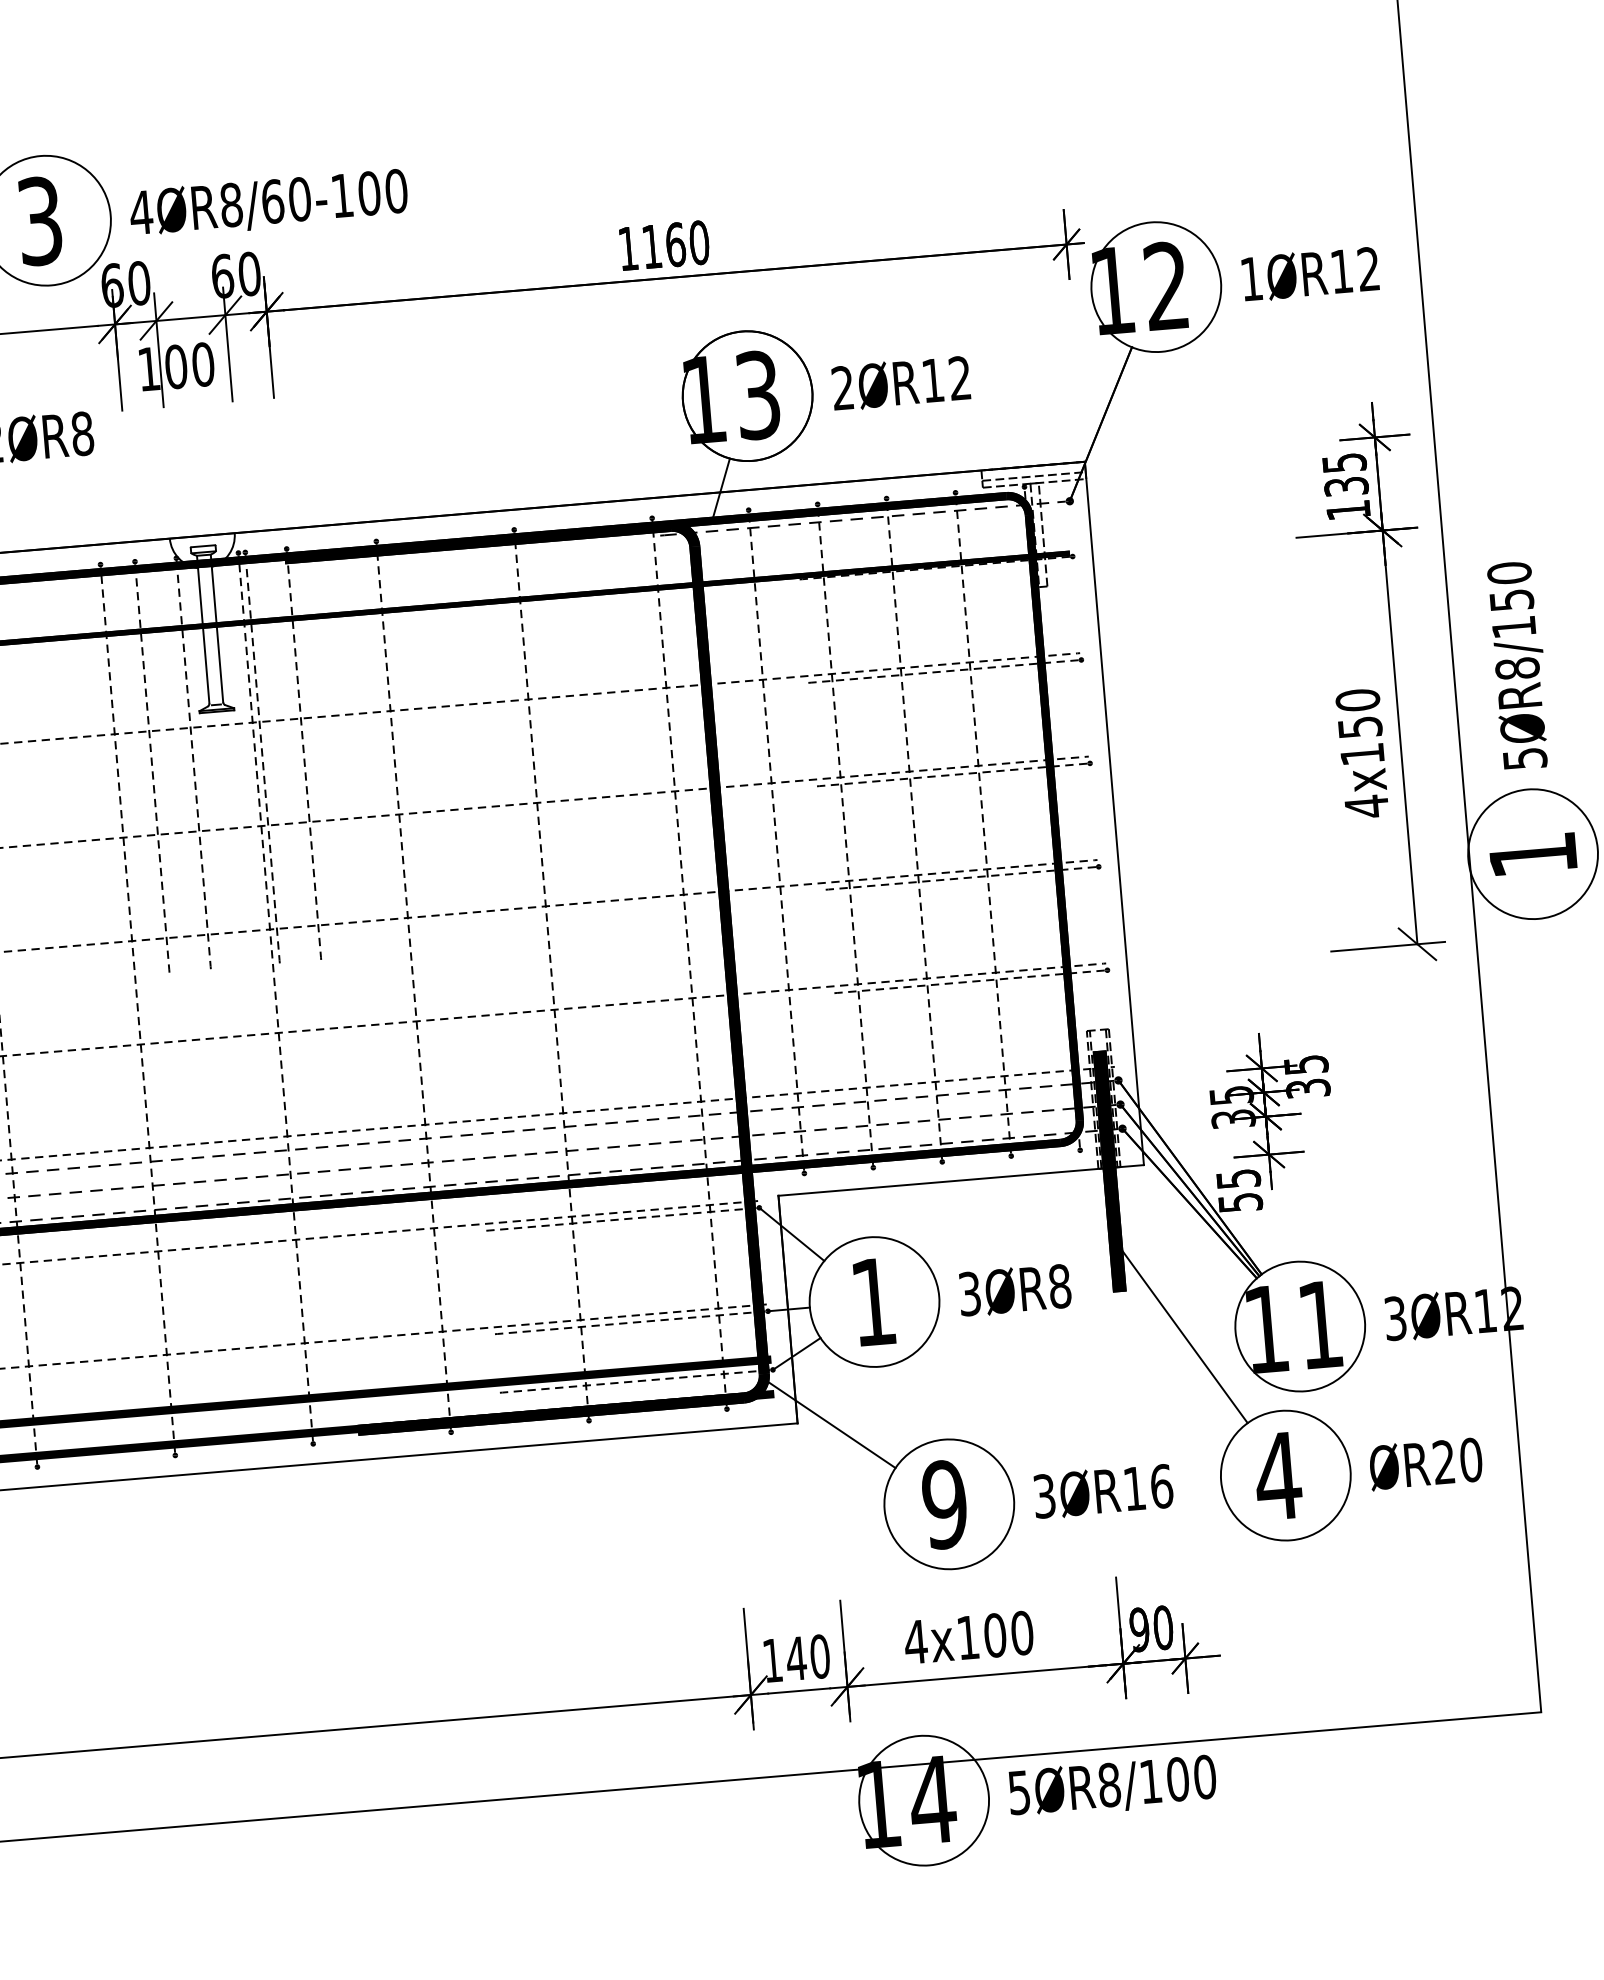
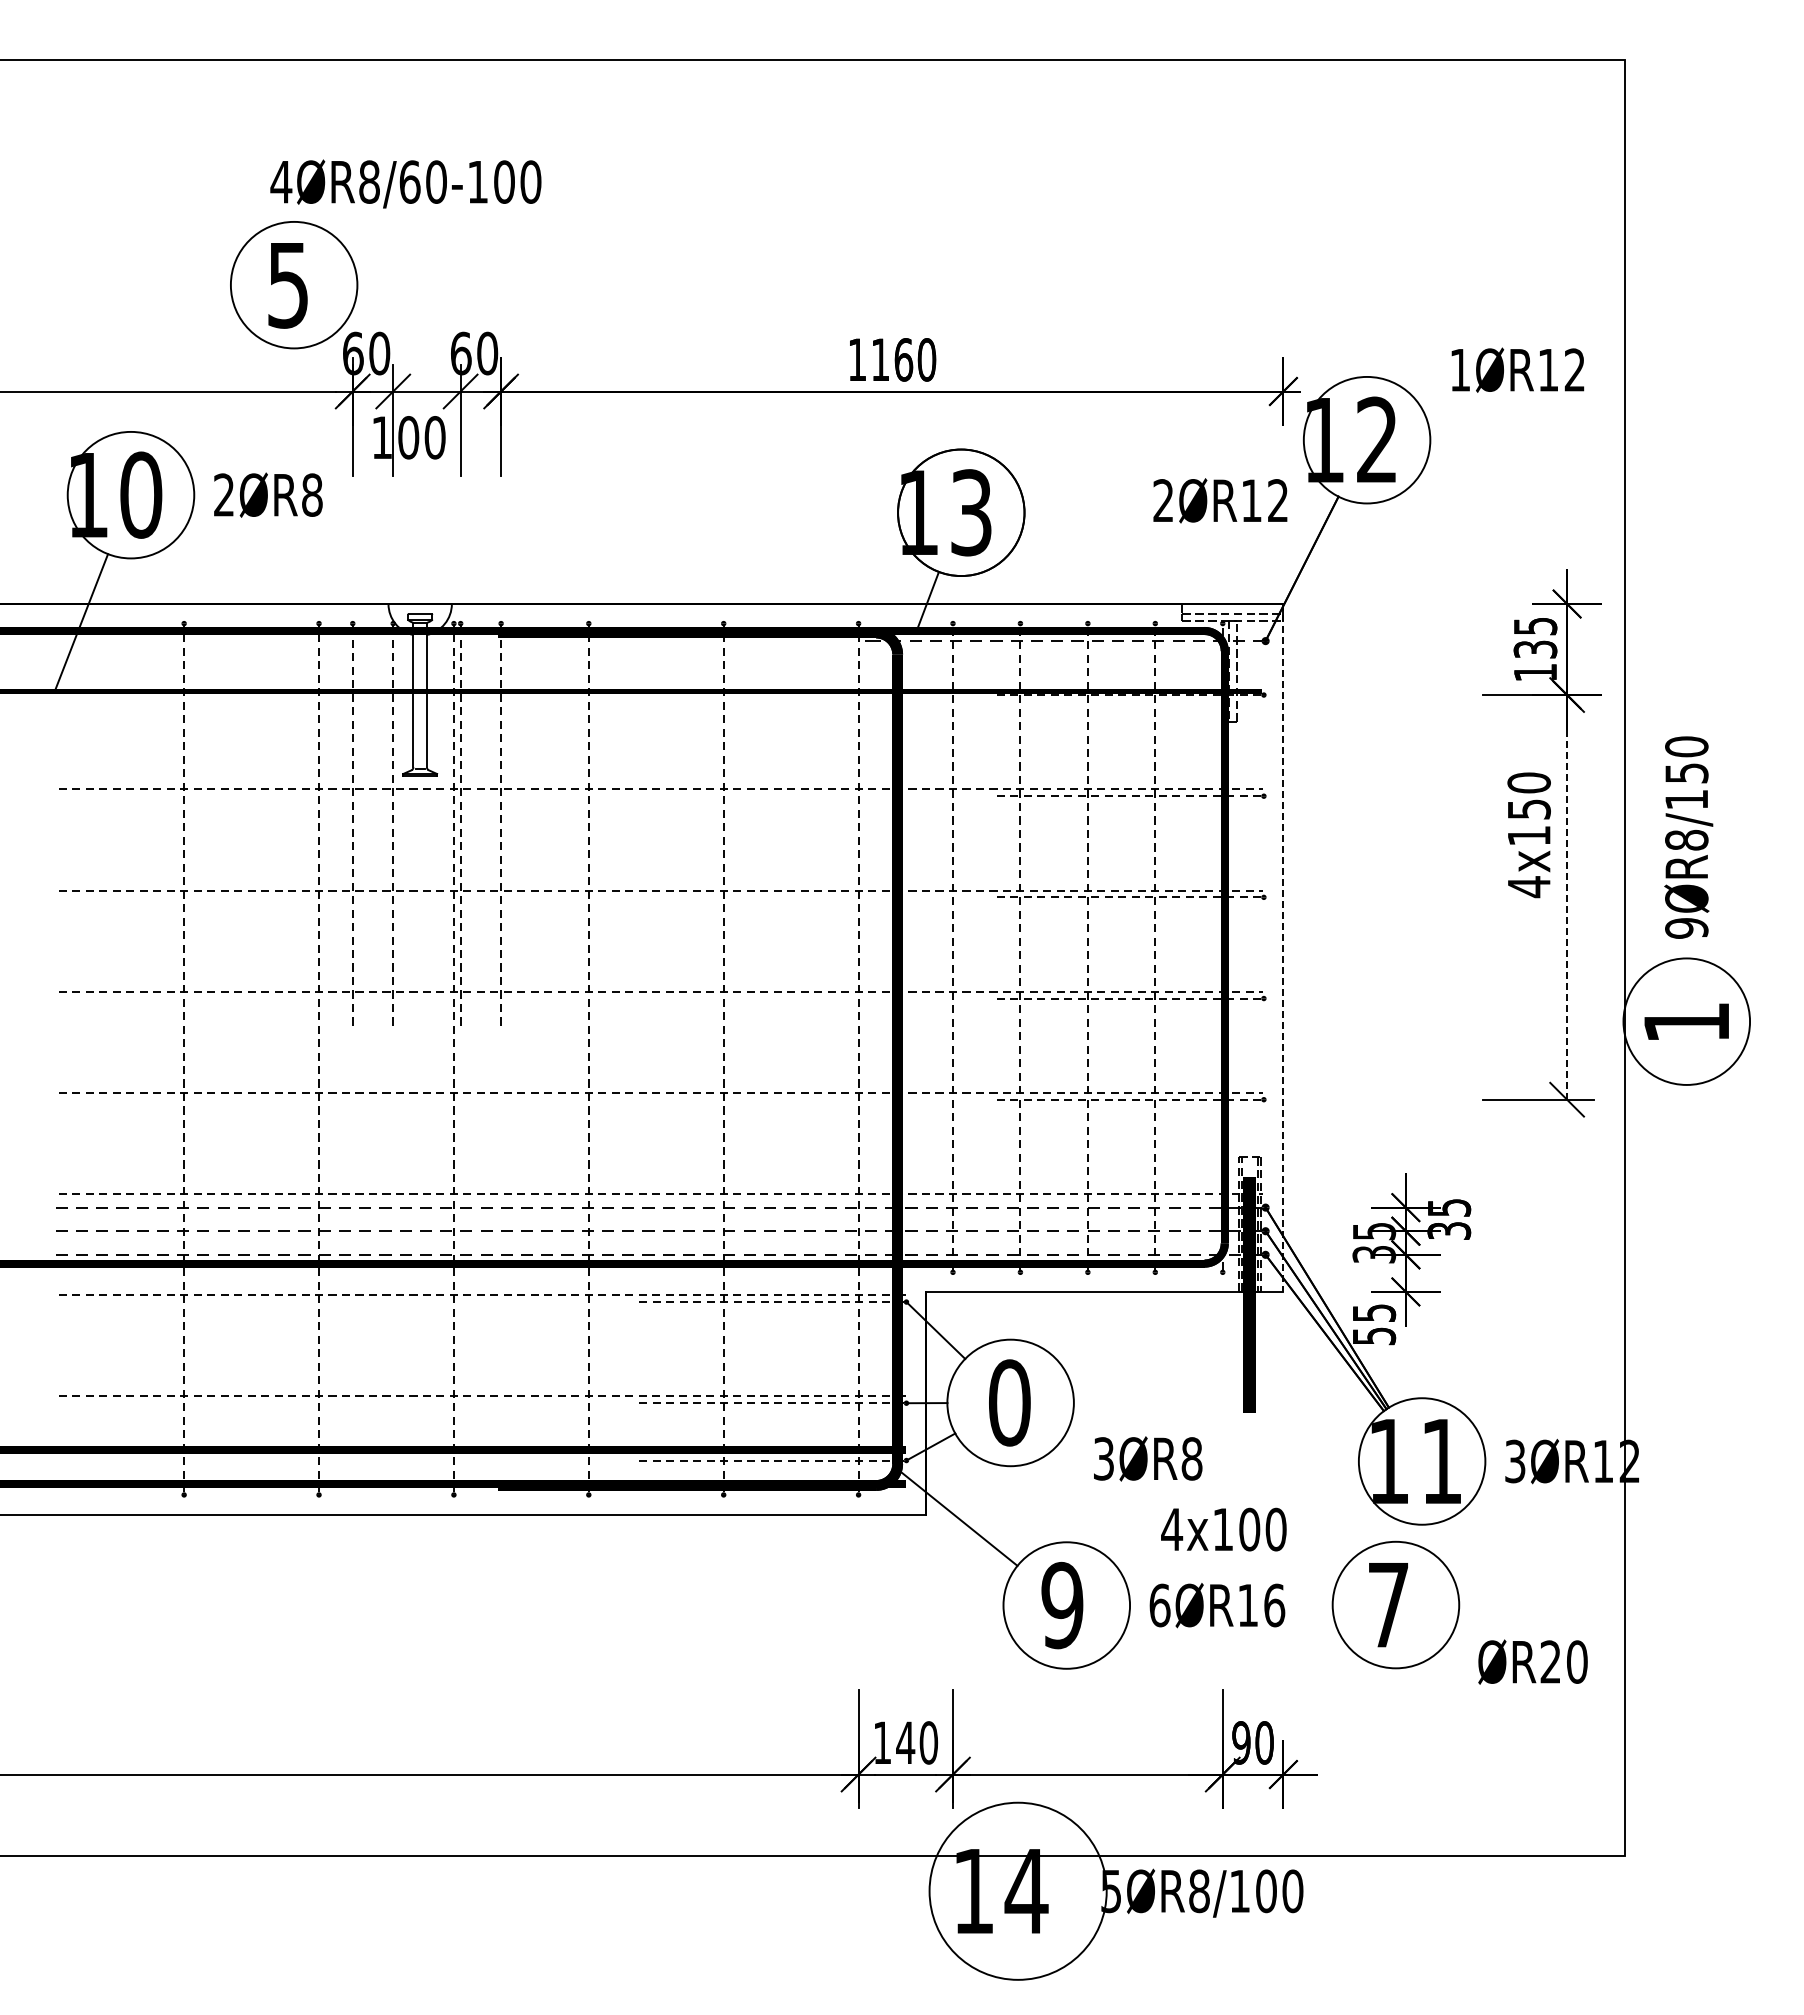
text: (268, 203) -> (405, 183), moved
text: (40, 220) -> (288, 284), 3 -> 5
text: (1310, 273) -> (1517, 369), moved
text: (901, 382) -> (1220, 500), moved
line: (1400, 736) -> (1567, 896), solid -> dashed
text: (1361, 754) -> (1528, 835), moved
text: (1524, 758) -> (1686, 928), 5ØR8/150 -> 9ØR8/150
line: (1114, 812) -> (1283, 947), solid -> dashed
text: (1015, 1289) -> (1148, 1458), moved
text: (873, 1301) -> (1009, 1402), 1 -> 0
line: (1181, 1331) -> (1306, 1456), removed
text: (1425, 1463) -> (1532, 1661), moved
text: (1278, 1476) -> (1388, 1605), 4 -> 7
text: (1044, 1496) -> (1159, 1605), 3ØR16 -> 6ØR16
text: (968, 1637) -> (1223, 1529), moved
circle: (923, 1800) -> (1017, 1891), size x1.4

